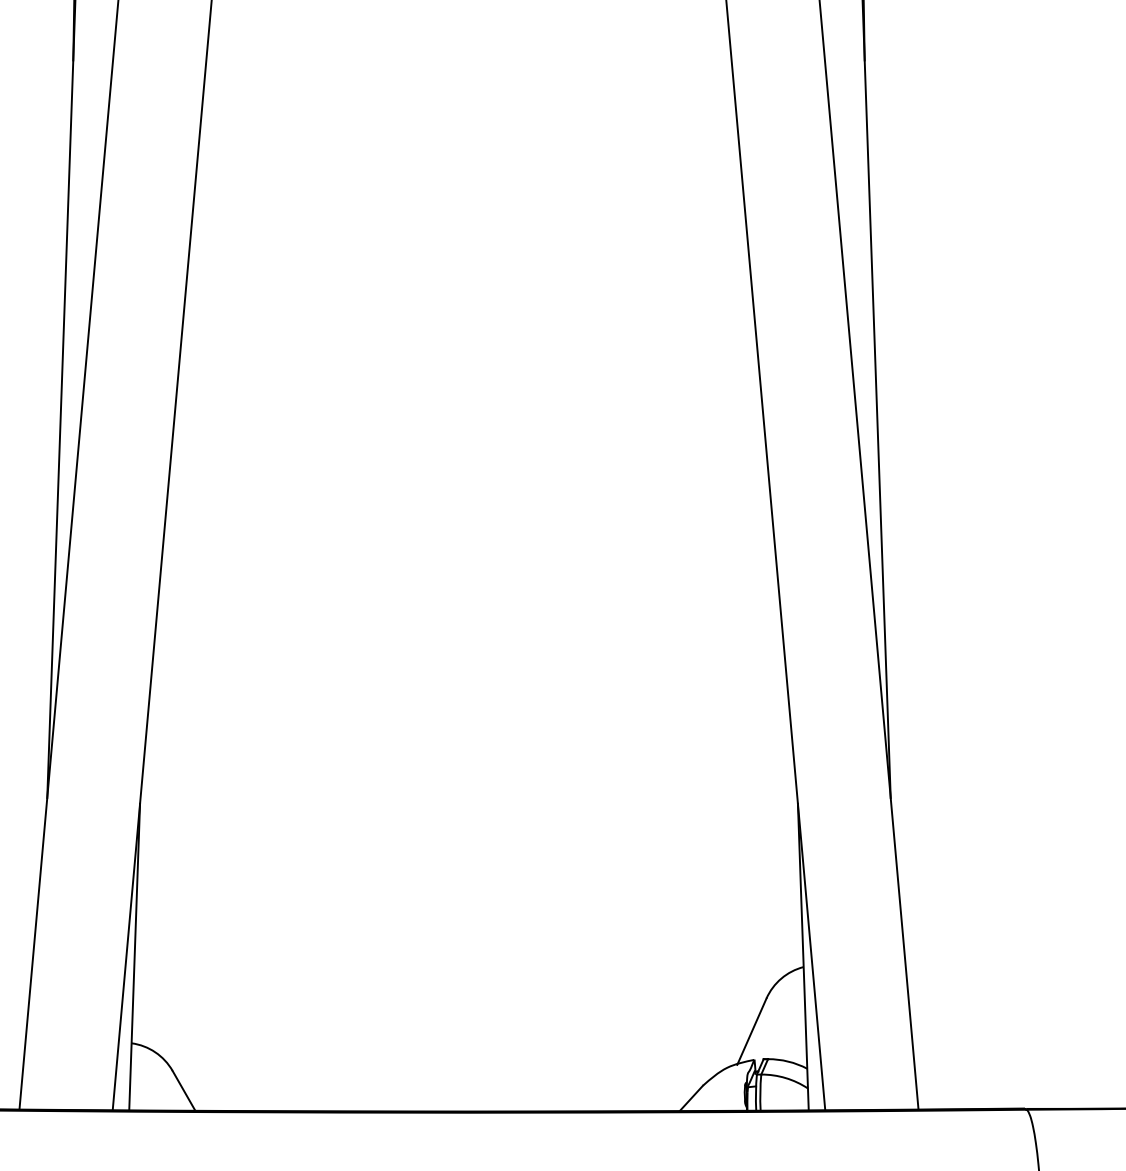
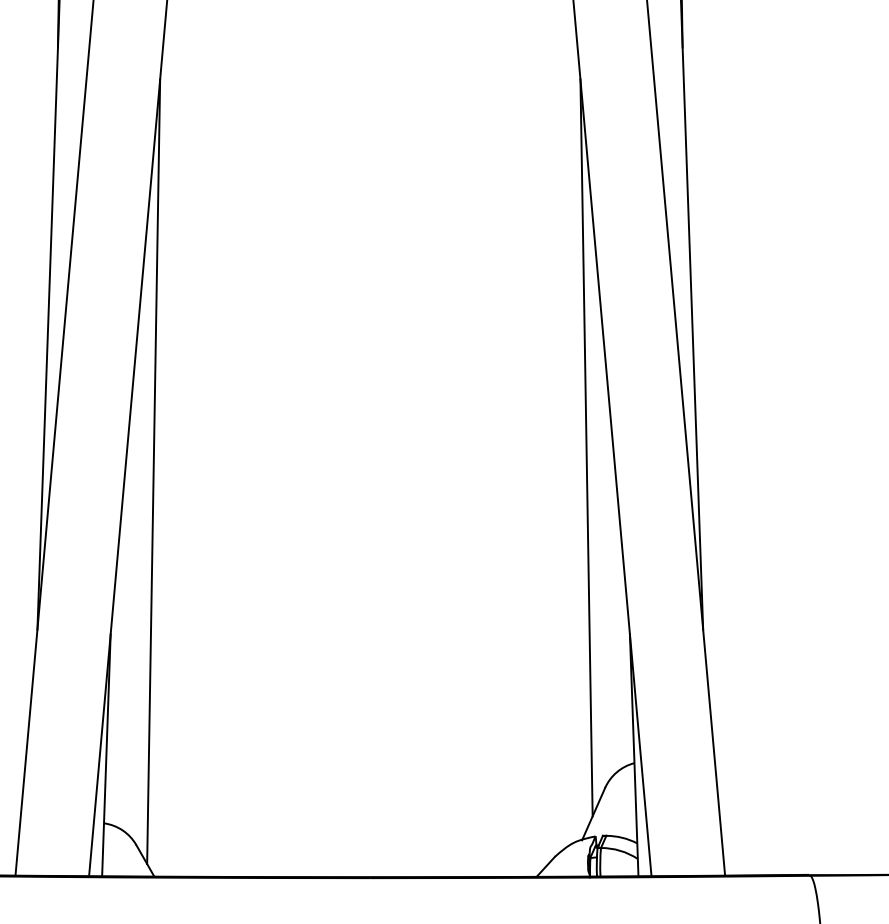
line: (742, 567) -> (586, 447), added
line: (194, 597) -> (153, 471), added

